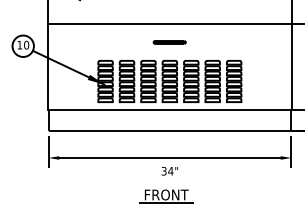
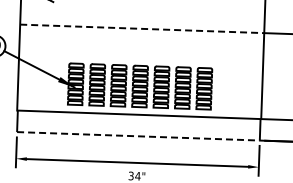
line: (170, 23) -> (142, 28), solid -> dashed
line: (169, 42) -> (141, 47), removed
line: (170, 131) -> (138, 136), solid -> dashed

